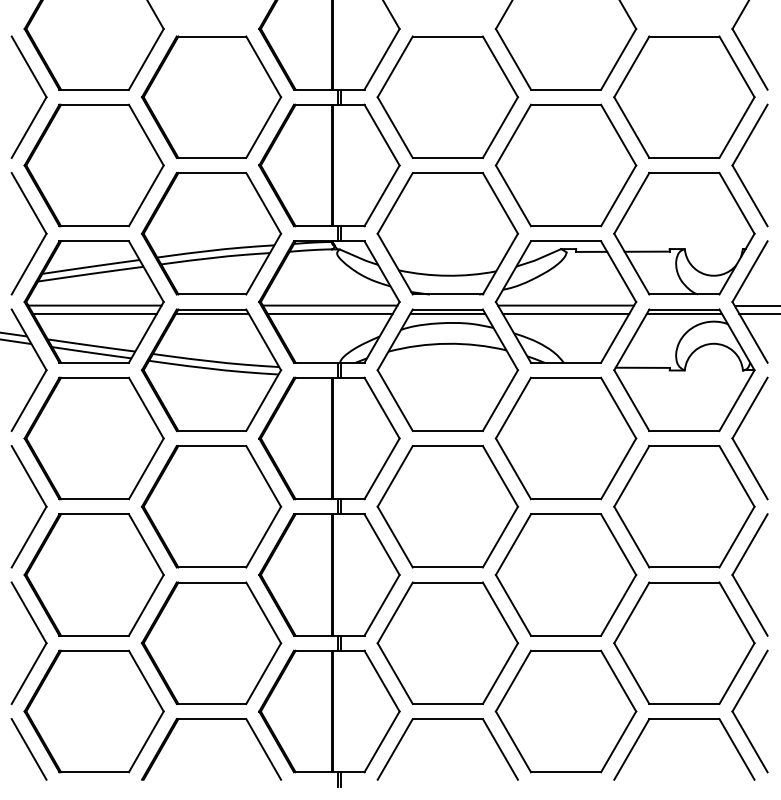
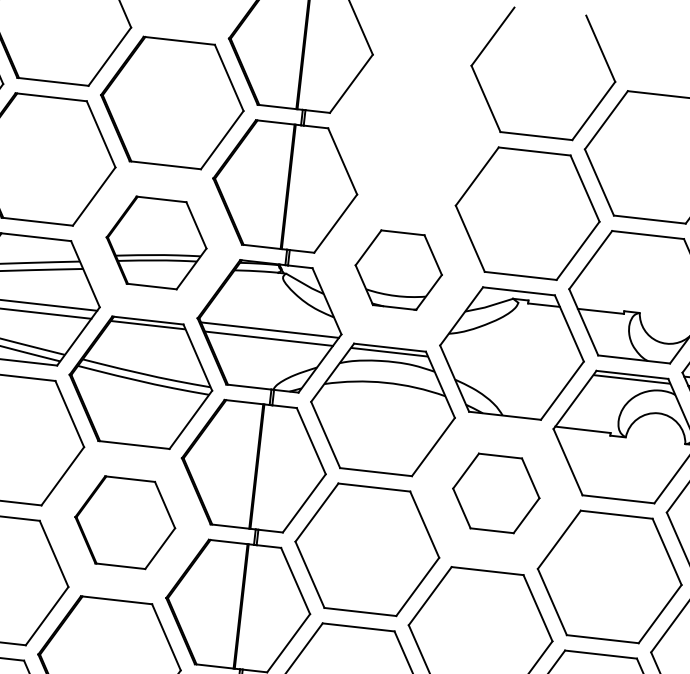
part: (447, 96) -> (414, 129), removed
part: (211, 233) -> (156, 242), size x0.7
part: (447, 233) -> (398, 269), size x0.6
line: (566, 305) -> (512, 357), removed
line: (565, 313) -> (510, 365), removed
part: (565, 438) -> (495, 493), size x0.6
part: (211, 506) -> (125, 522), size x0.7

